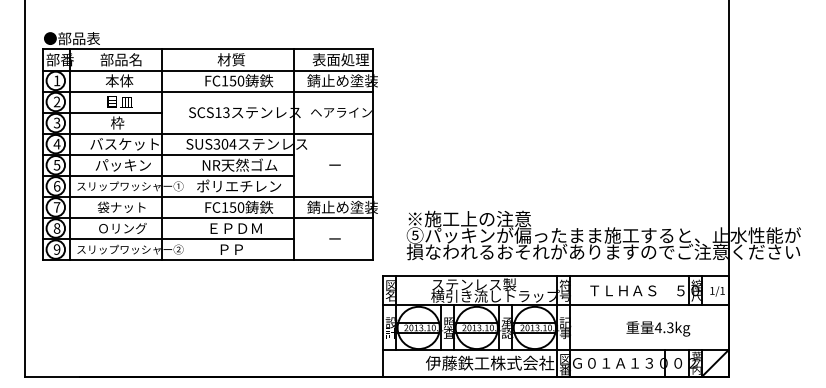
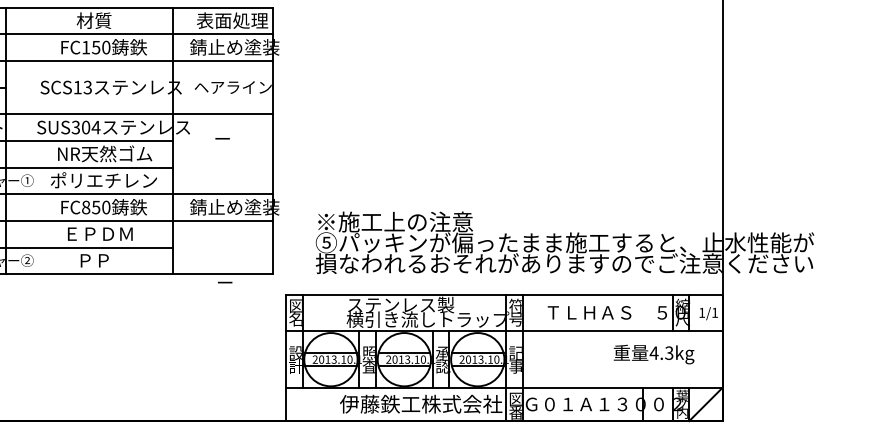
text: (334, 164) -> (221, 137), moved
text: (224, 207) -> (85, 207), FC150 -> FC850
text: (334, 238) -> (224, 282), moved
text: (658, 328) -> (654, 354), moved

